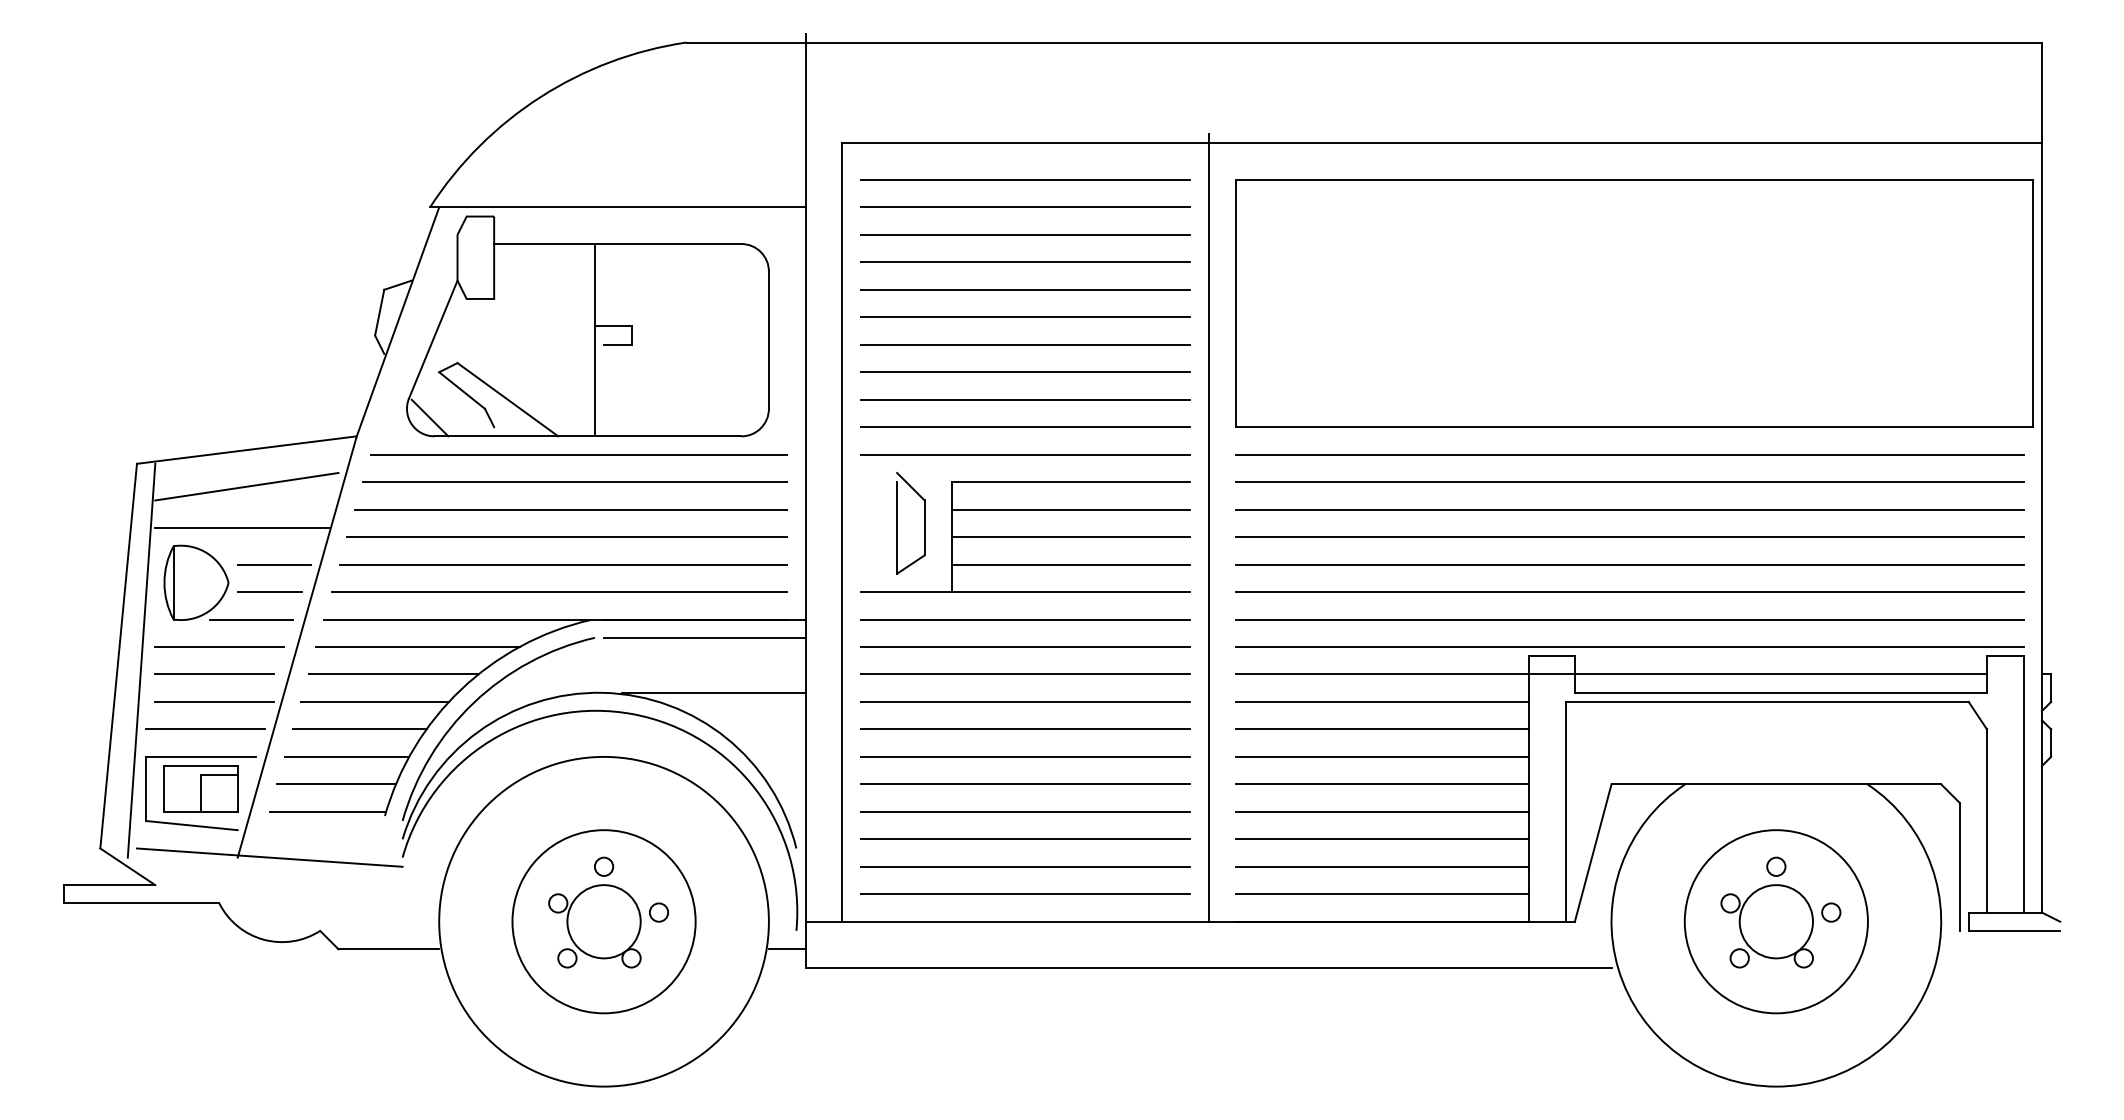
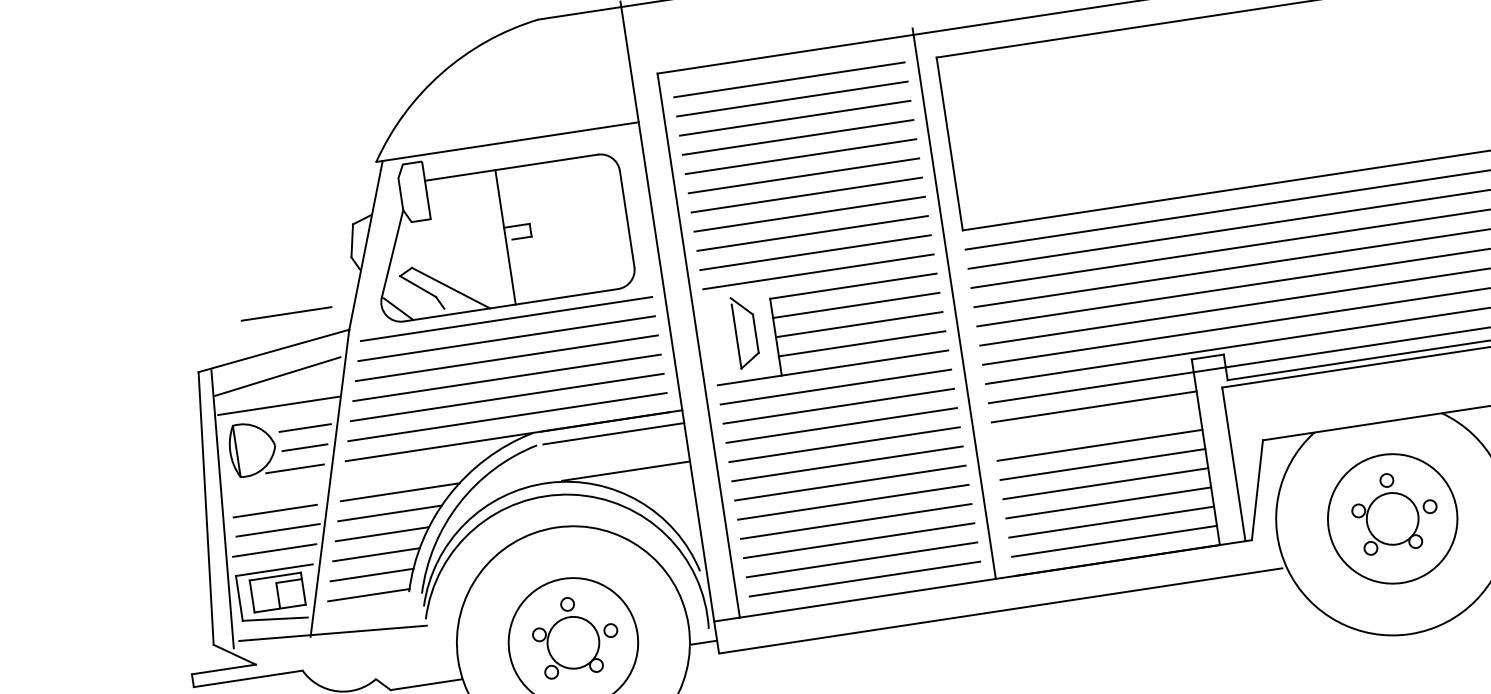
line: (219, 646) -> (286, 313), moved
line: (417, 647) -> (414, 470), removed
line: (1382, 729) -> (1097, 426), removed

